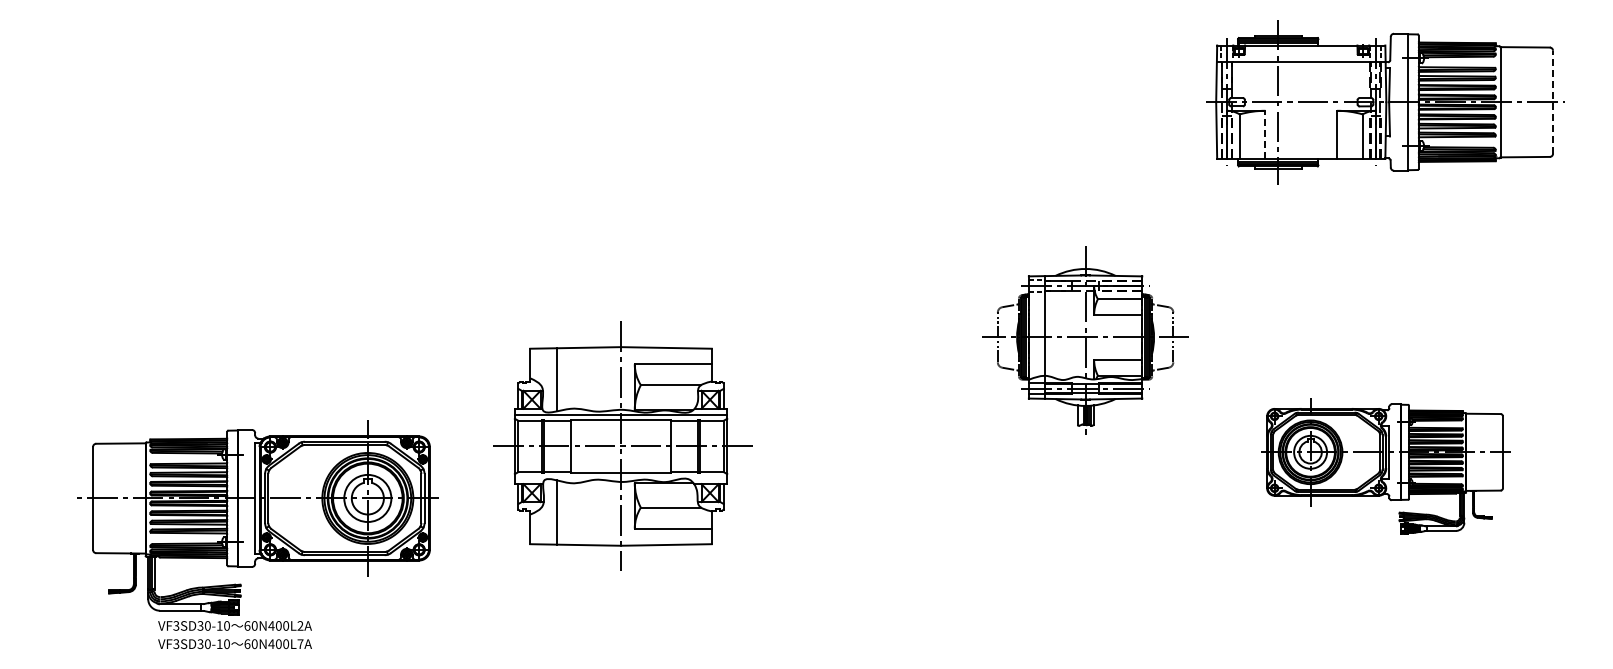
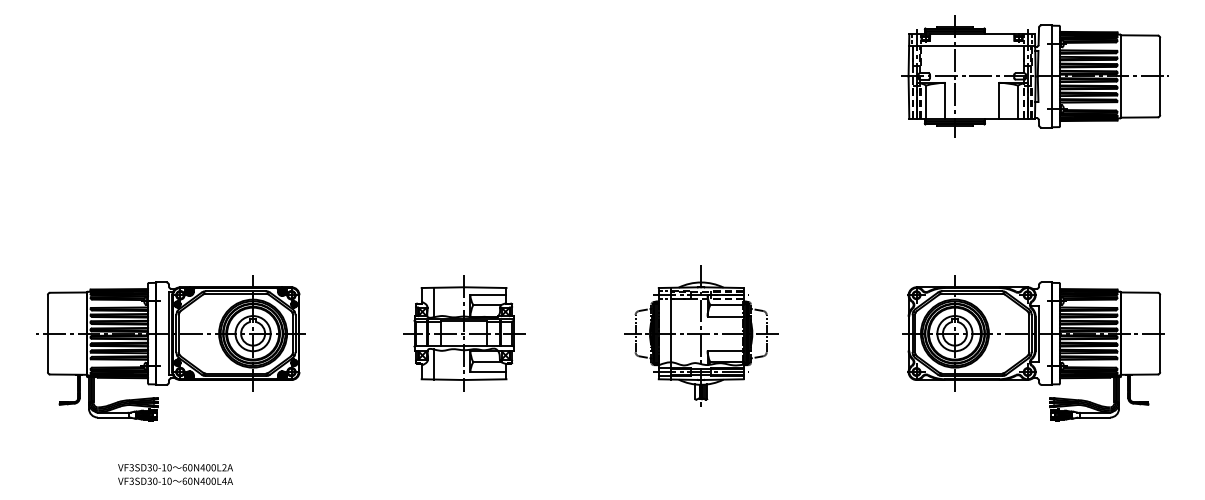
line: (1553, 101) -> (1160, 75), dashed -> solid
line: (1265, 134) -> (945, 100), dashed -> solid
part: (1085, 340) -> (701, 335), moved
part: (621, 446) -> (464, 333), size x0.62
part: (1385, 465) -> (1035, 347), size x1.43
part: (257, 517) -> (170, 347), moved
text: (300, 643) -> (224, 480), 60N400L7A -> 60N400L4A

